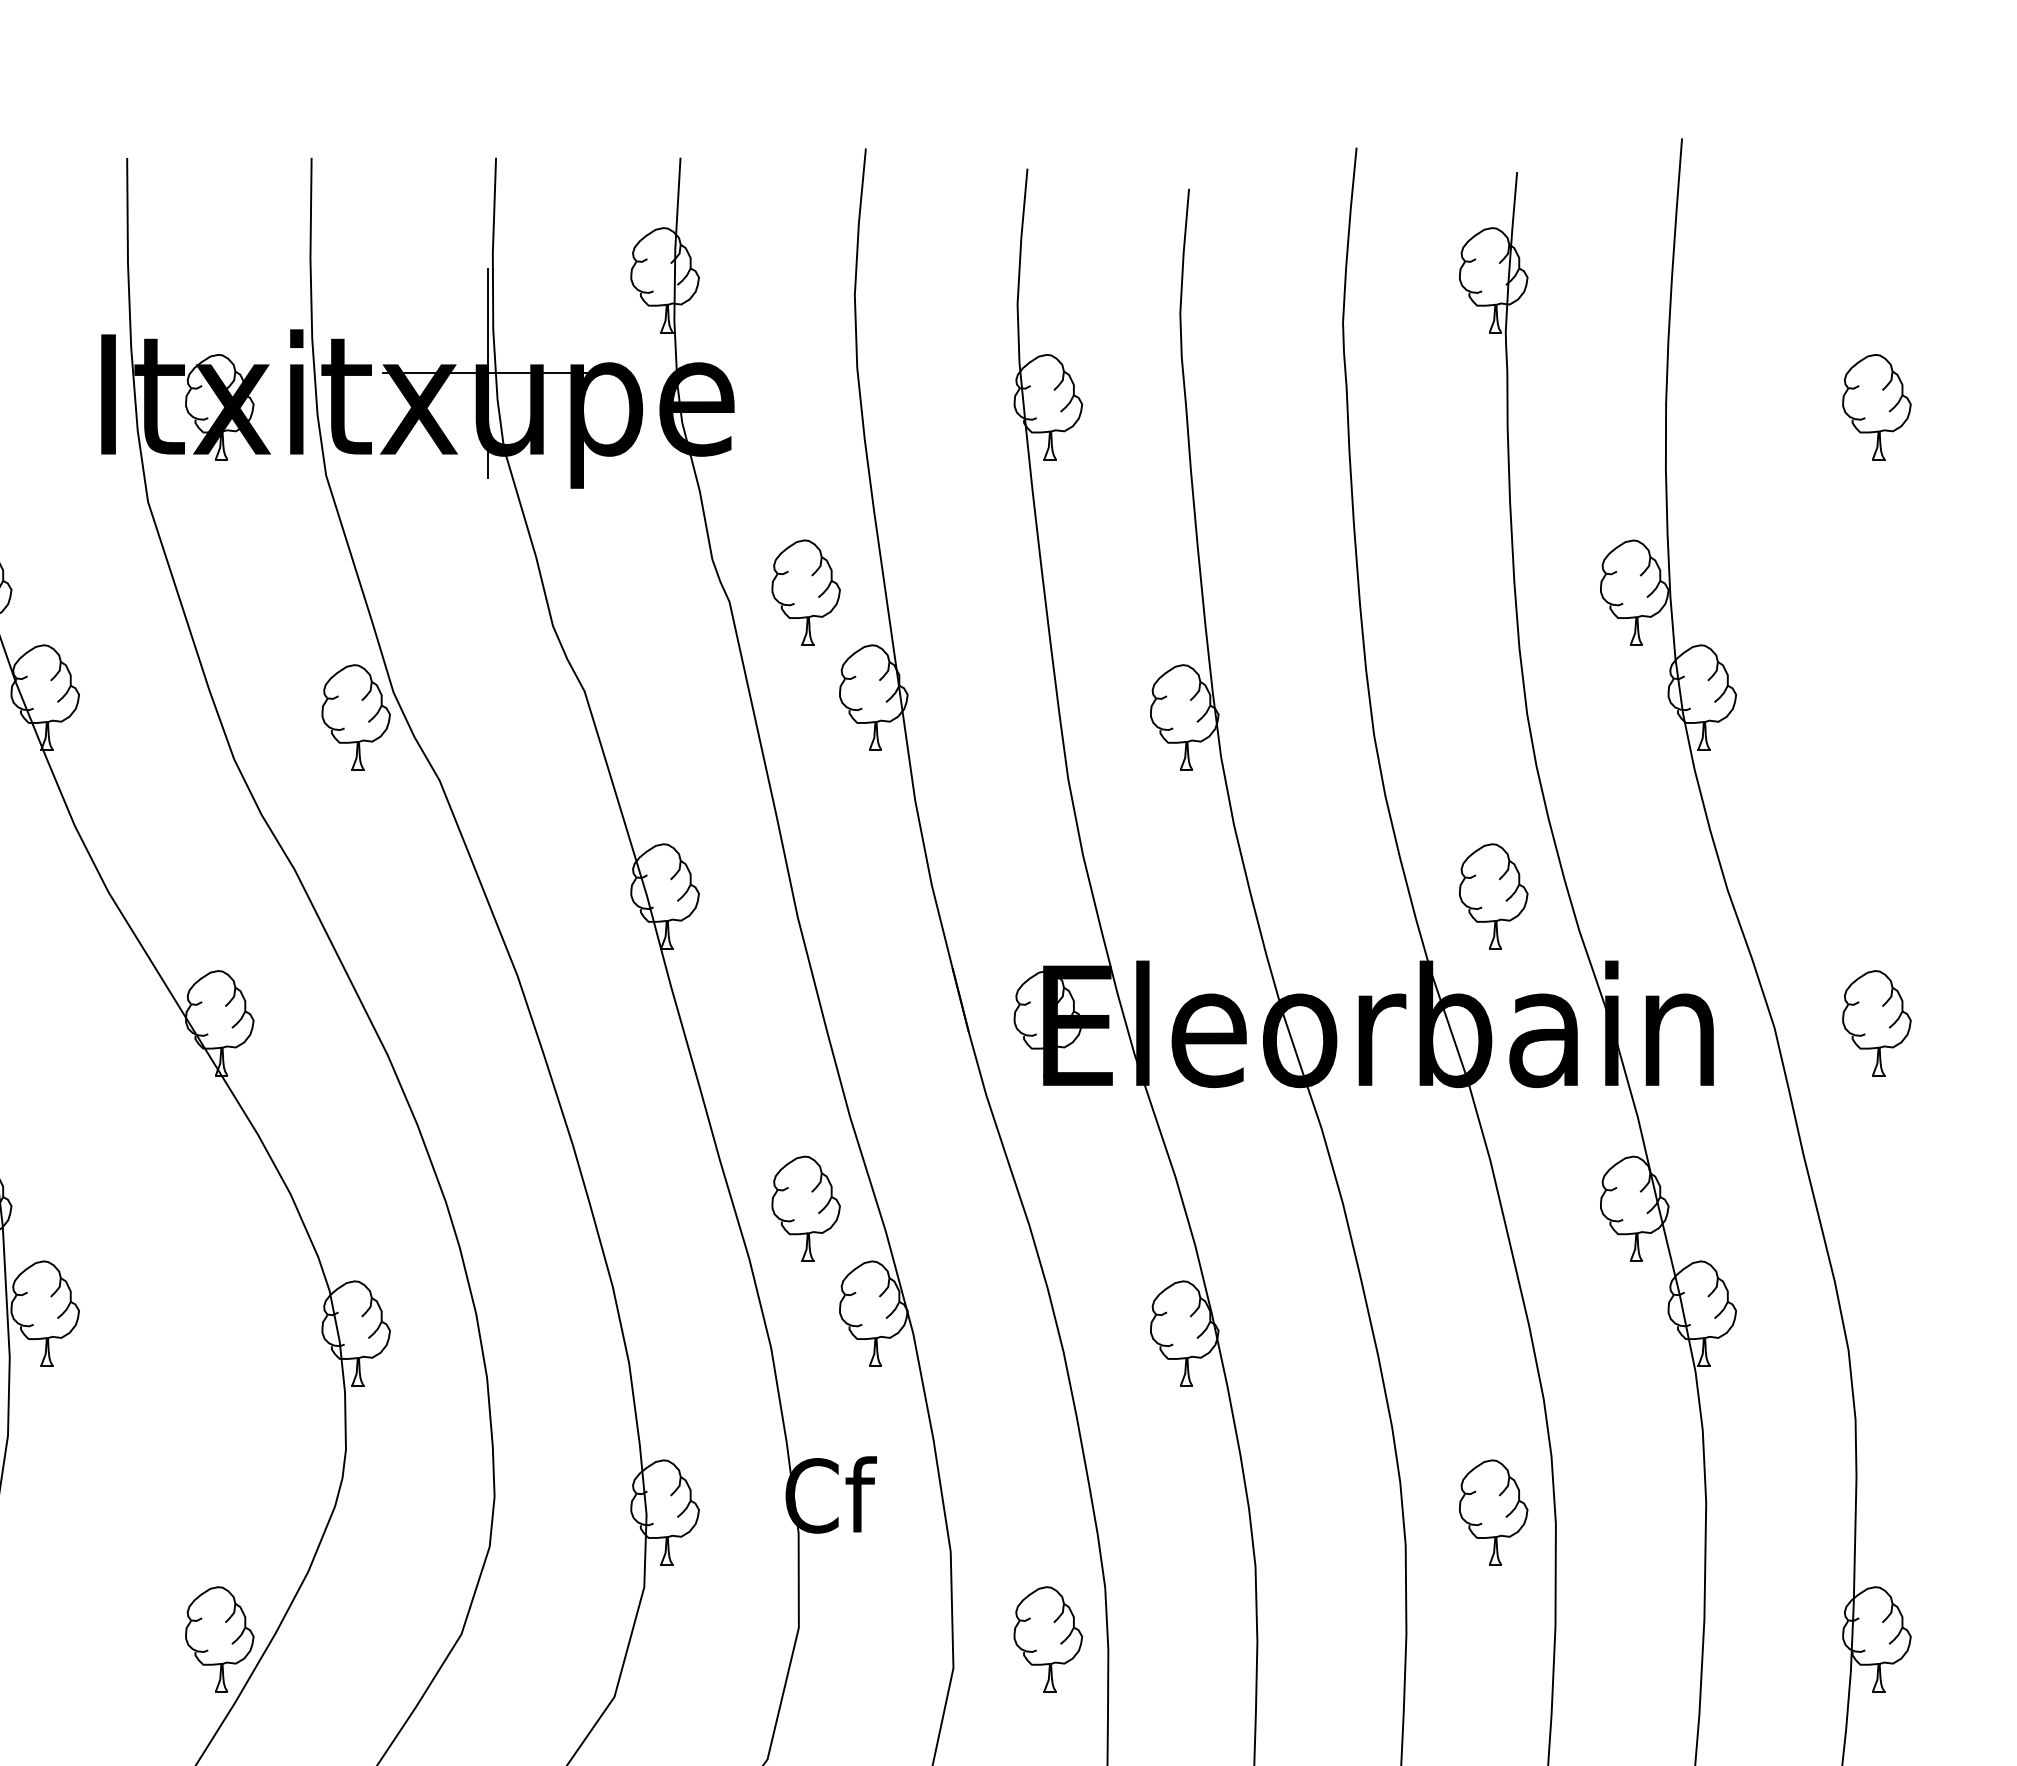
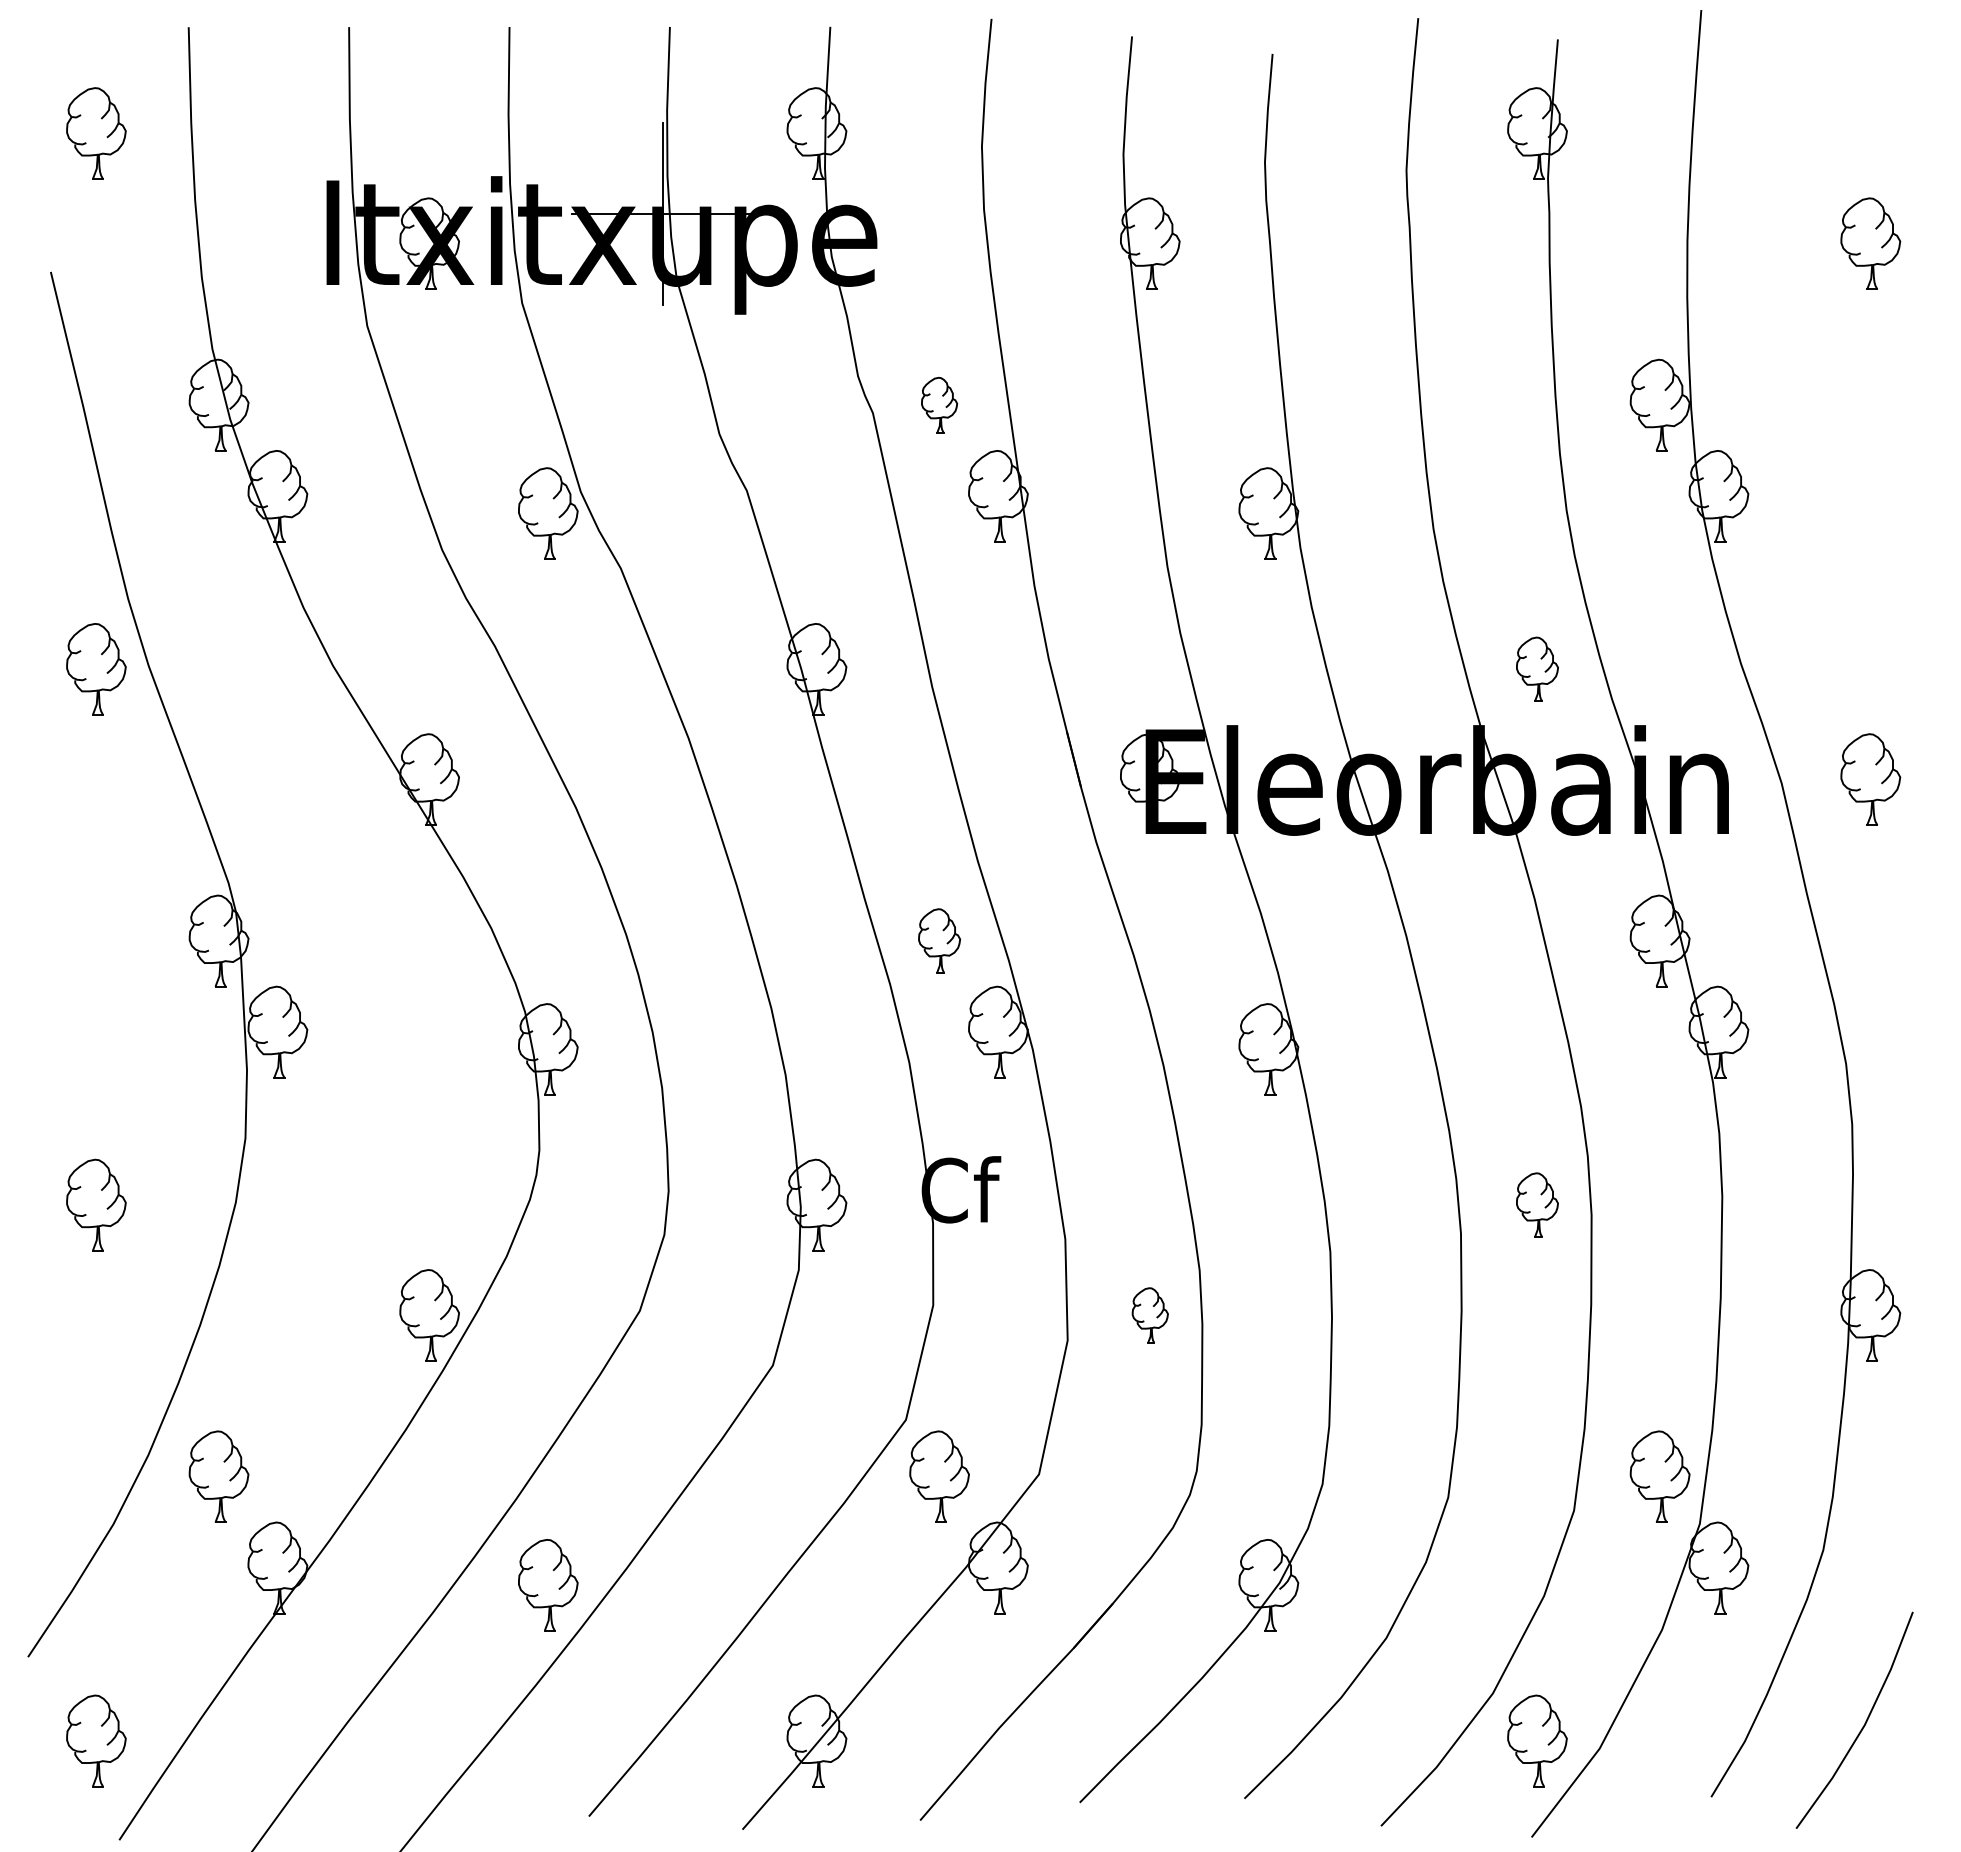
part: (806, 591) -> (939, 404), size x0.6
part: (1493, 896) -> (1537, 669), size x0.7
part: (806, 1208) -> (939, 940), size x0.7
part: (1493, 1511) -> (1537, 1204), size x0.7
part: (1048, 1639) -> (1150, 1315), size x0.6

